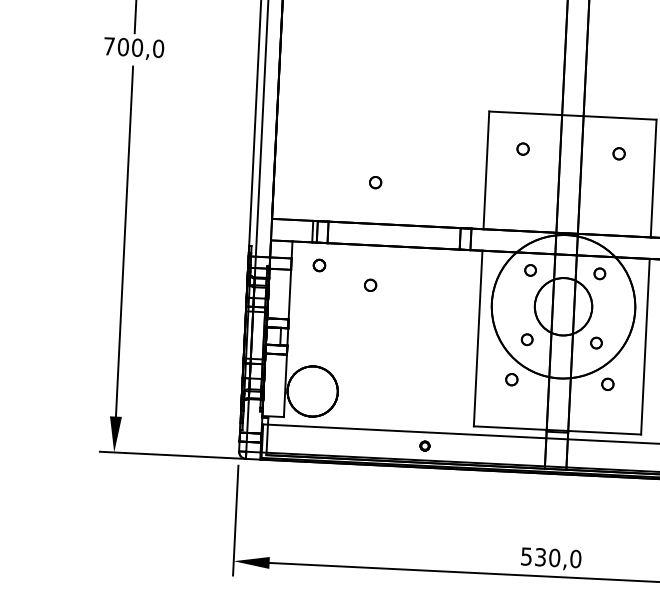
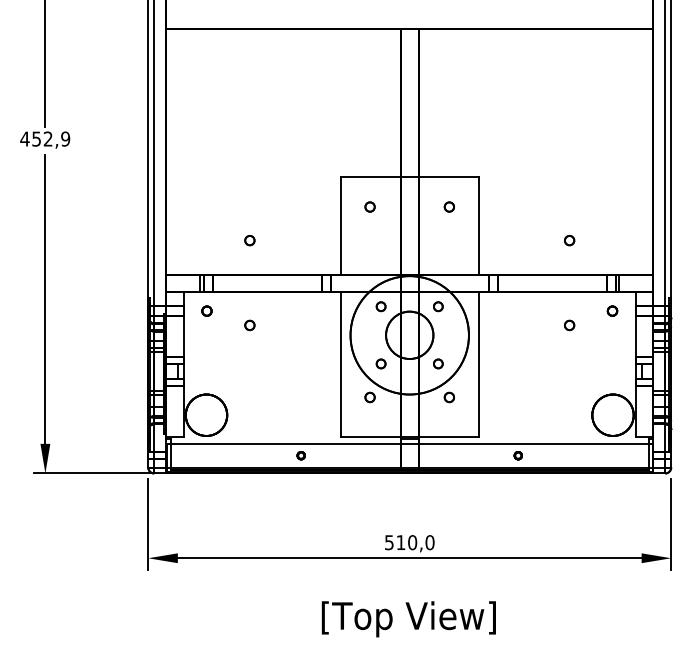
text: (134, 46) -> (45, 138), 700,0 -> 452,9
text: (540, 557) -> (400, 542), 530,0 -> 510,0

